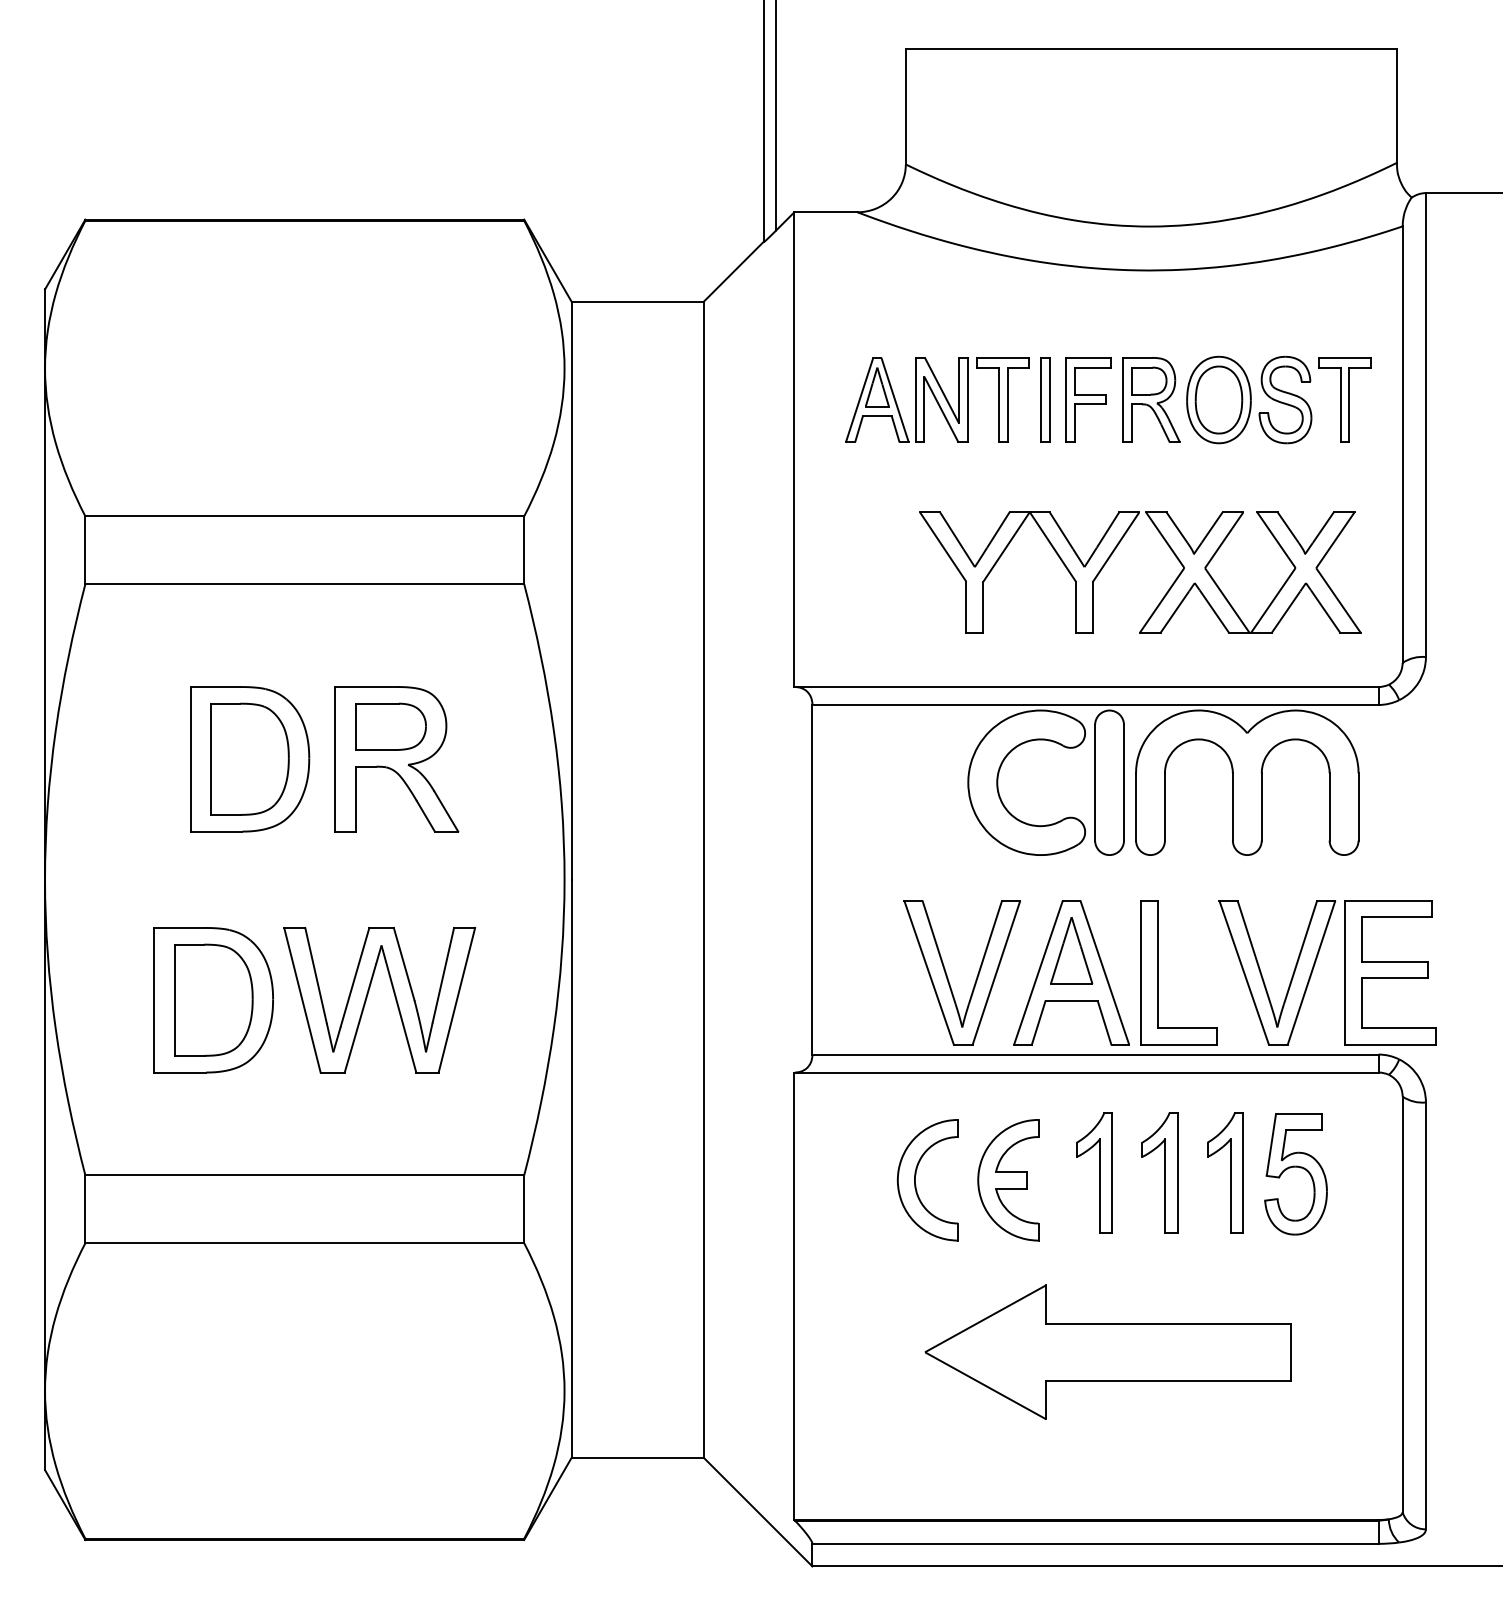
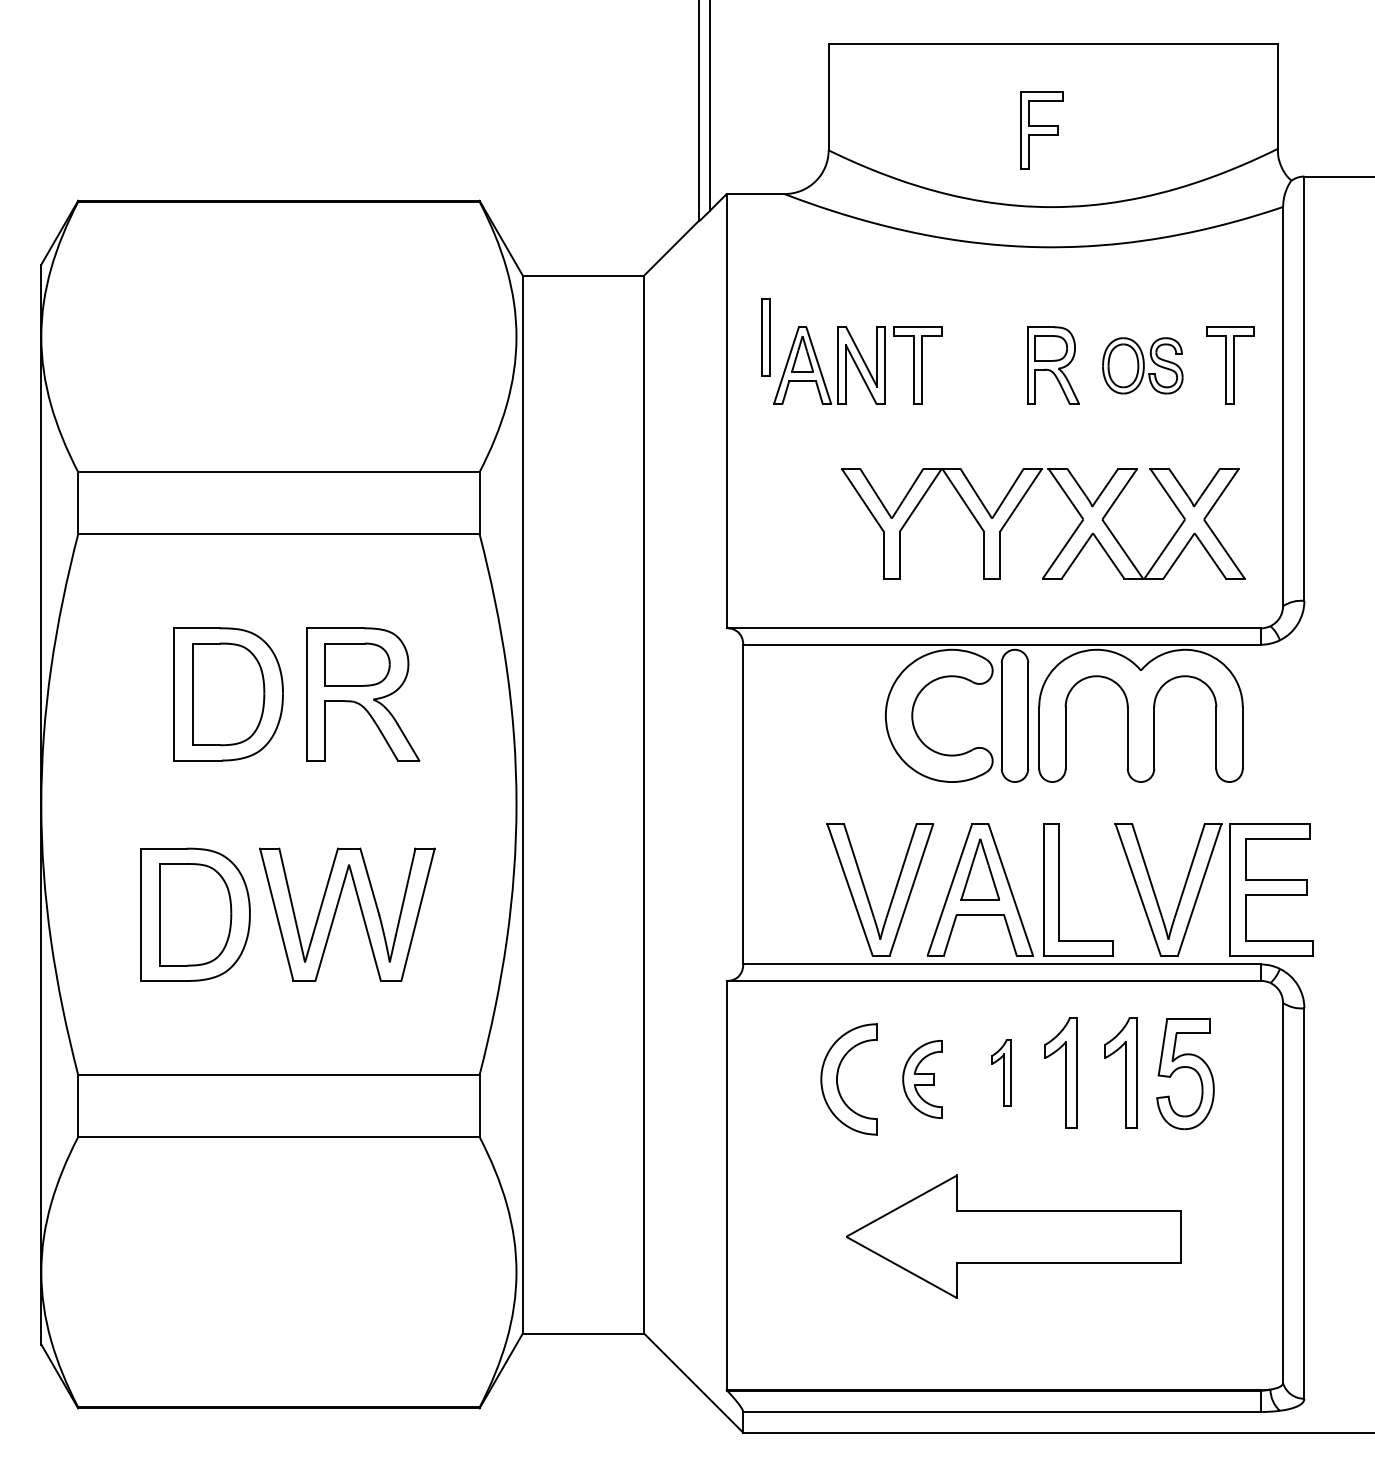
part: (1044, 399) -> (765, 337), moved
part: (1088, 399) -> (1041, 130), moved
part: (1248, 399) -> (1142, 365), size x0.7
part: (1094, 1172) -> (1001, 1072), size x0.6
part: (1008, 1180) -> (922, 1079), size x0.7

